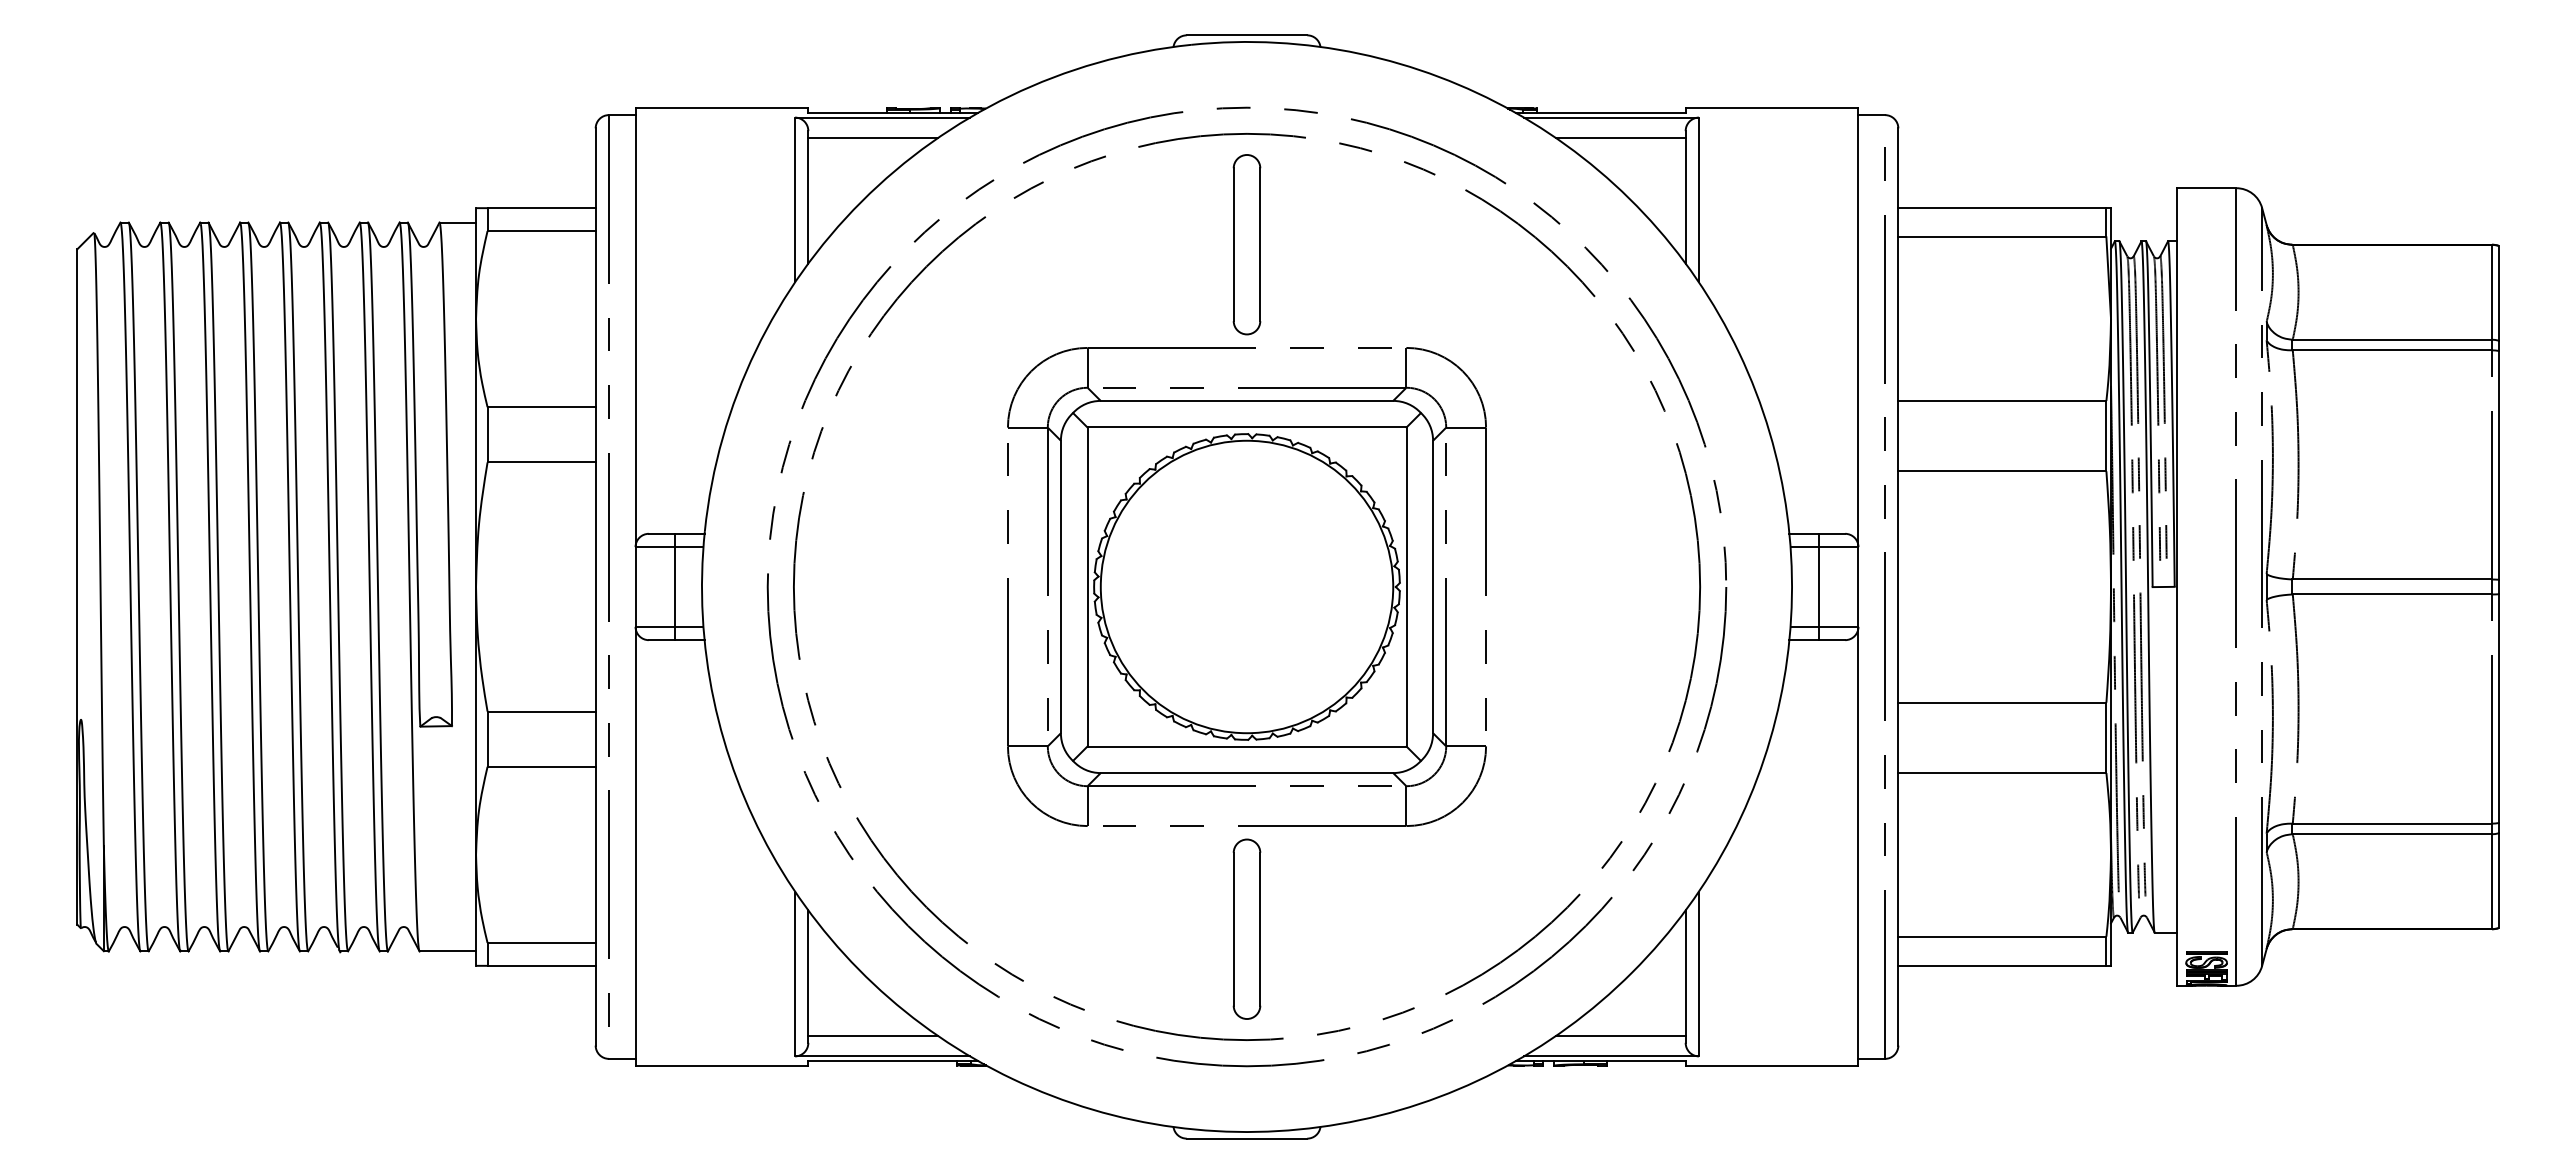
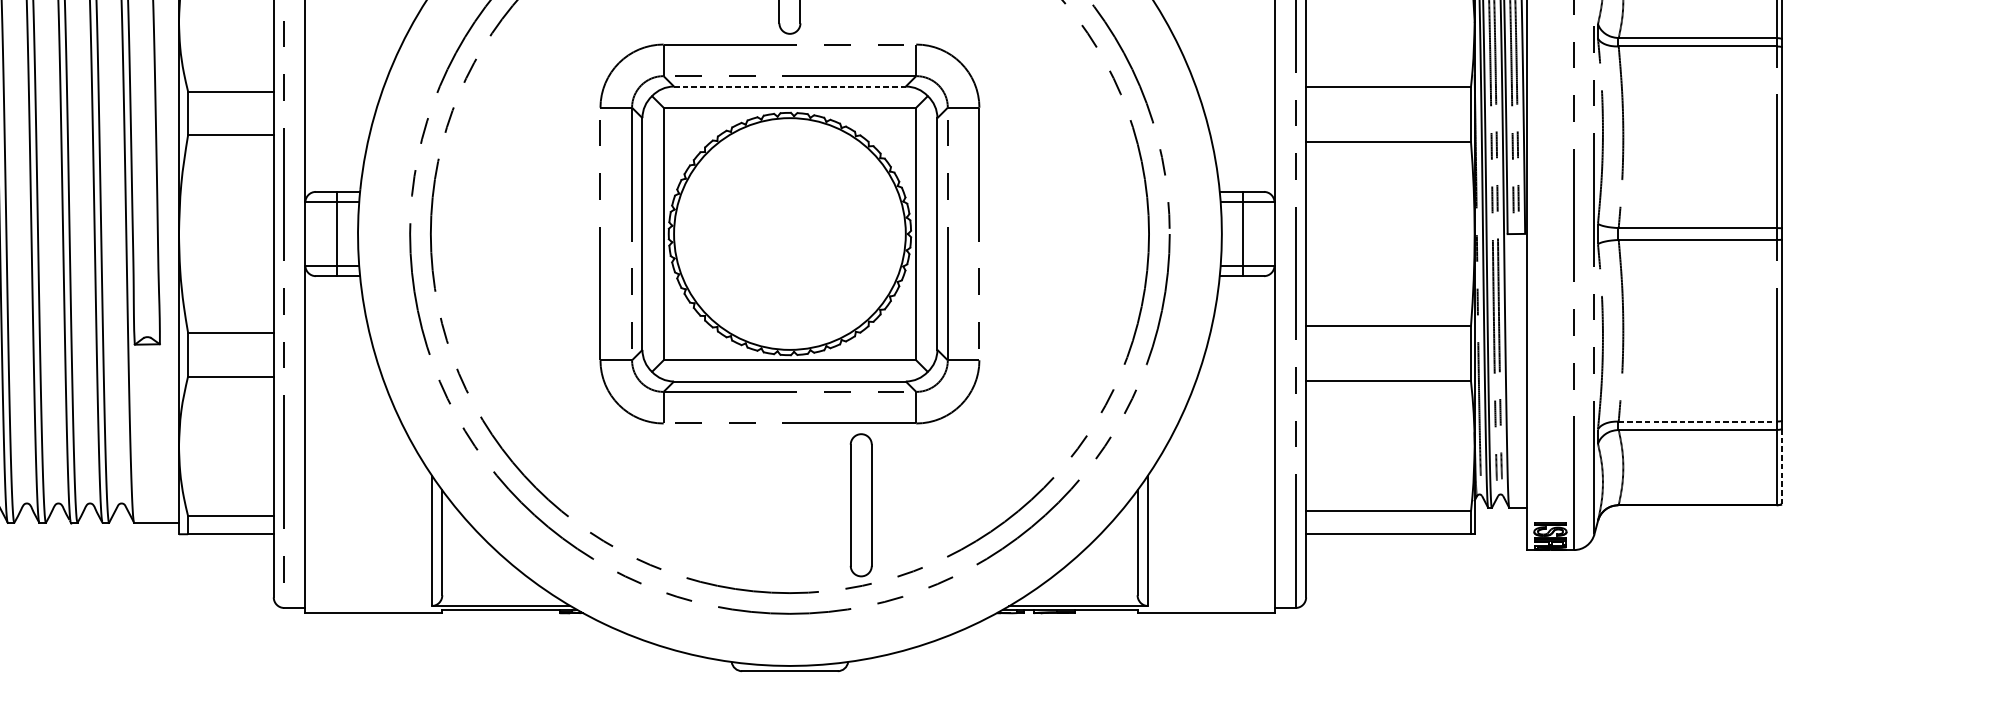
line: (1247, 400) -> (790, 86), solid -> dashed
line: (2392, 823) -> (1697, 421), solid -> dashed
line: (2498, 880) -> (1781, 466), solid -> dashed
part: (1246, 928) -> (860, 504), moved
line: (873, 1036) -> (493, 590), removed
line: (1620, 1036) -> (1085, 590), removed

